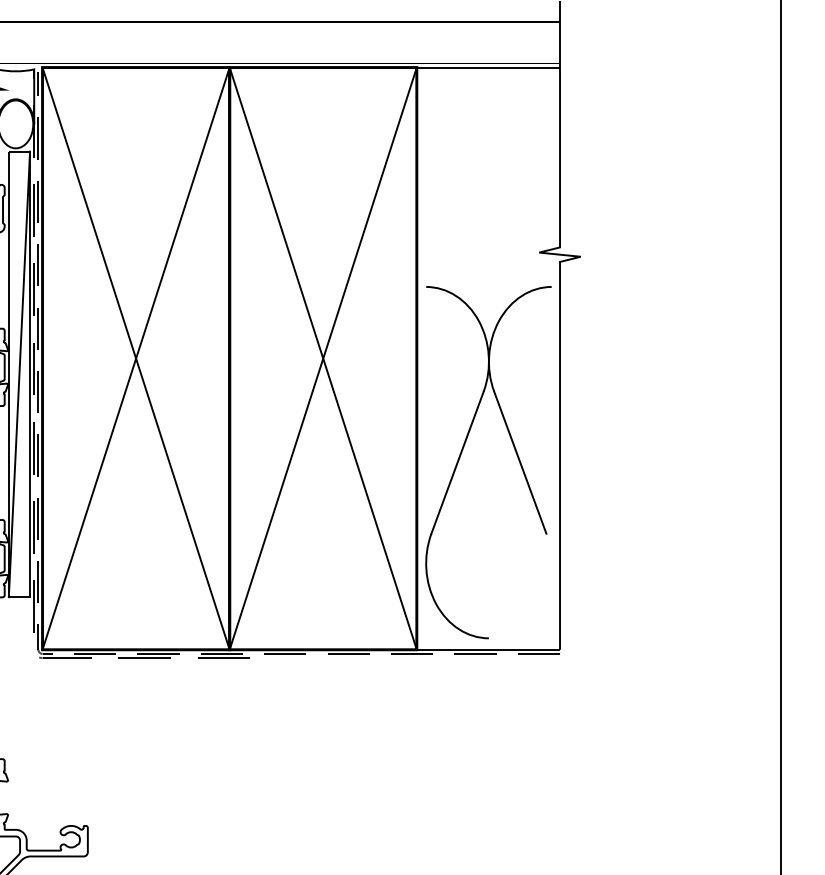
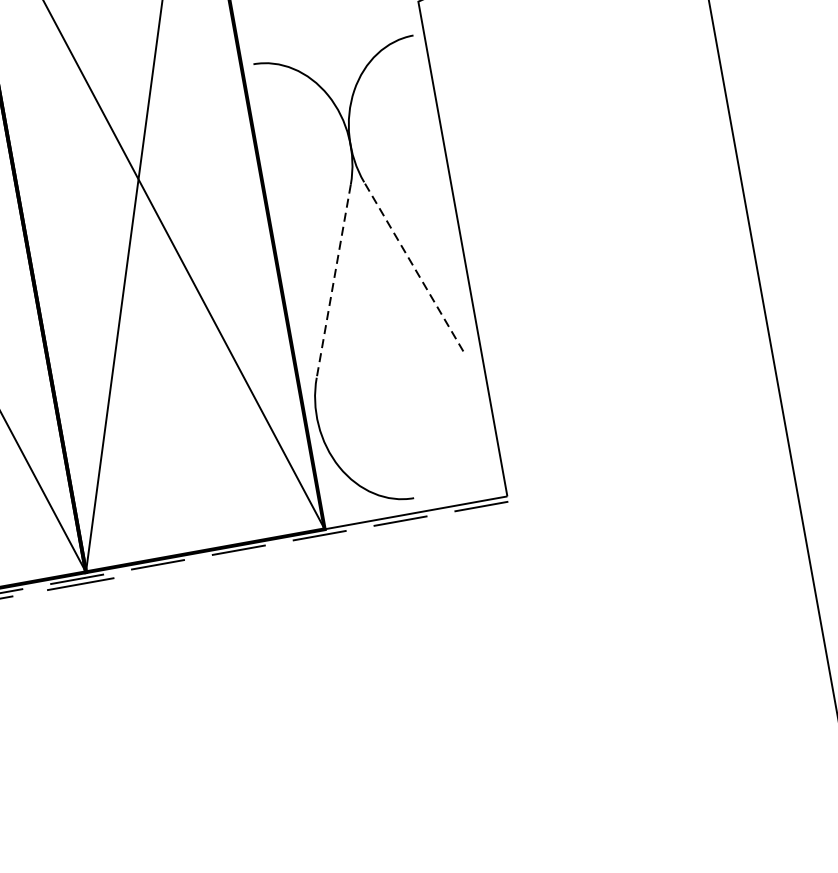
line: (457, 462) -> (333, 281), solid -> dashed
line: (520, 462) -> (414, 266), solid -> dashed

